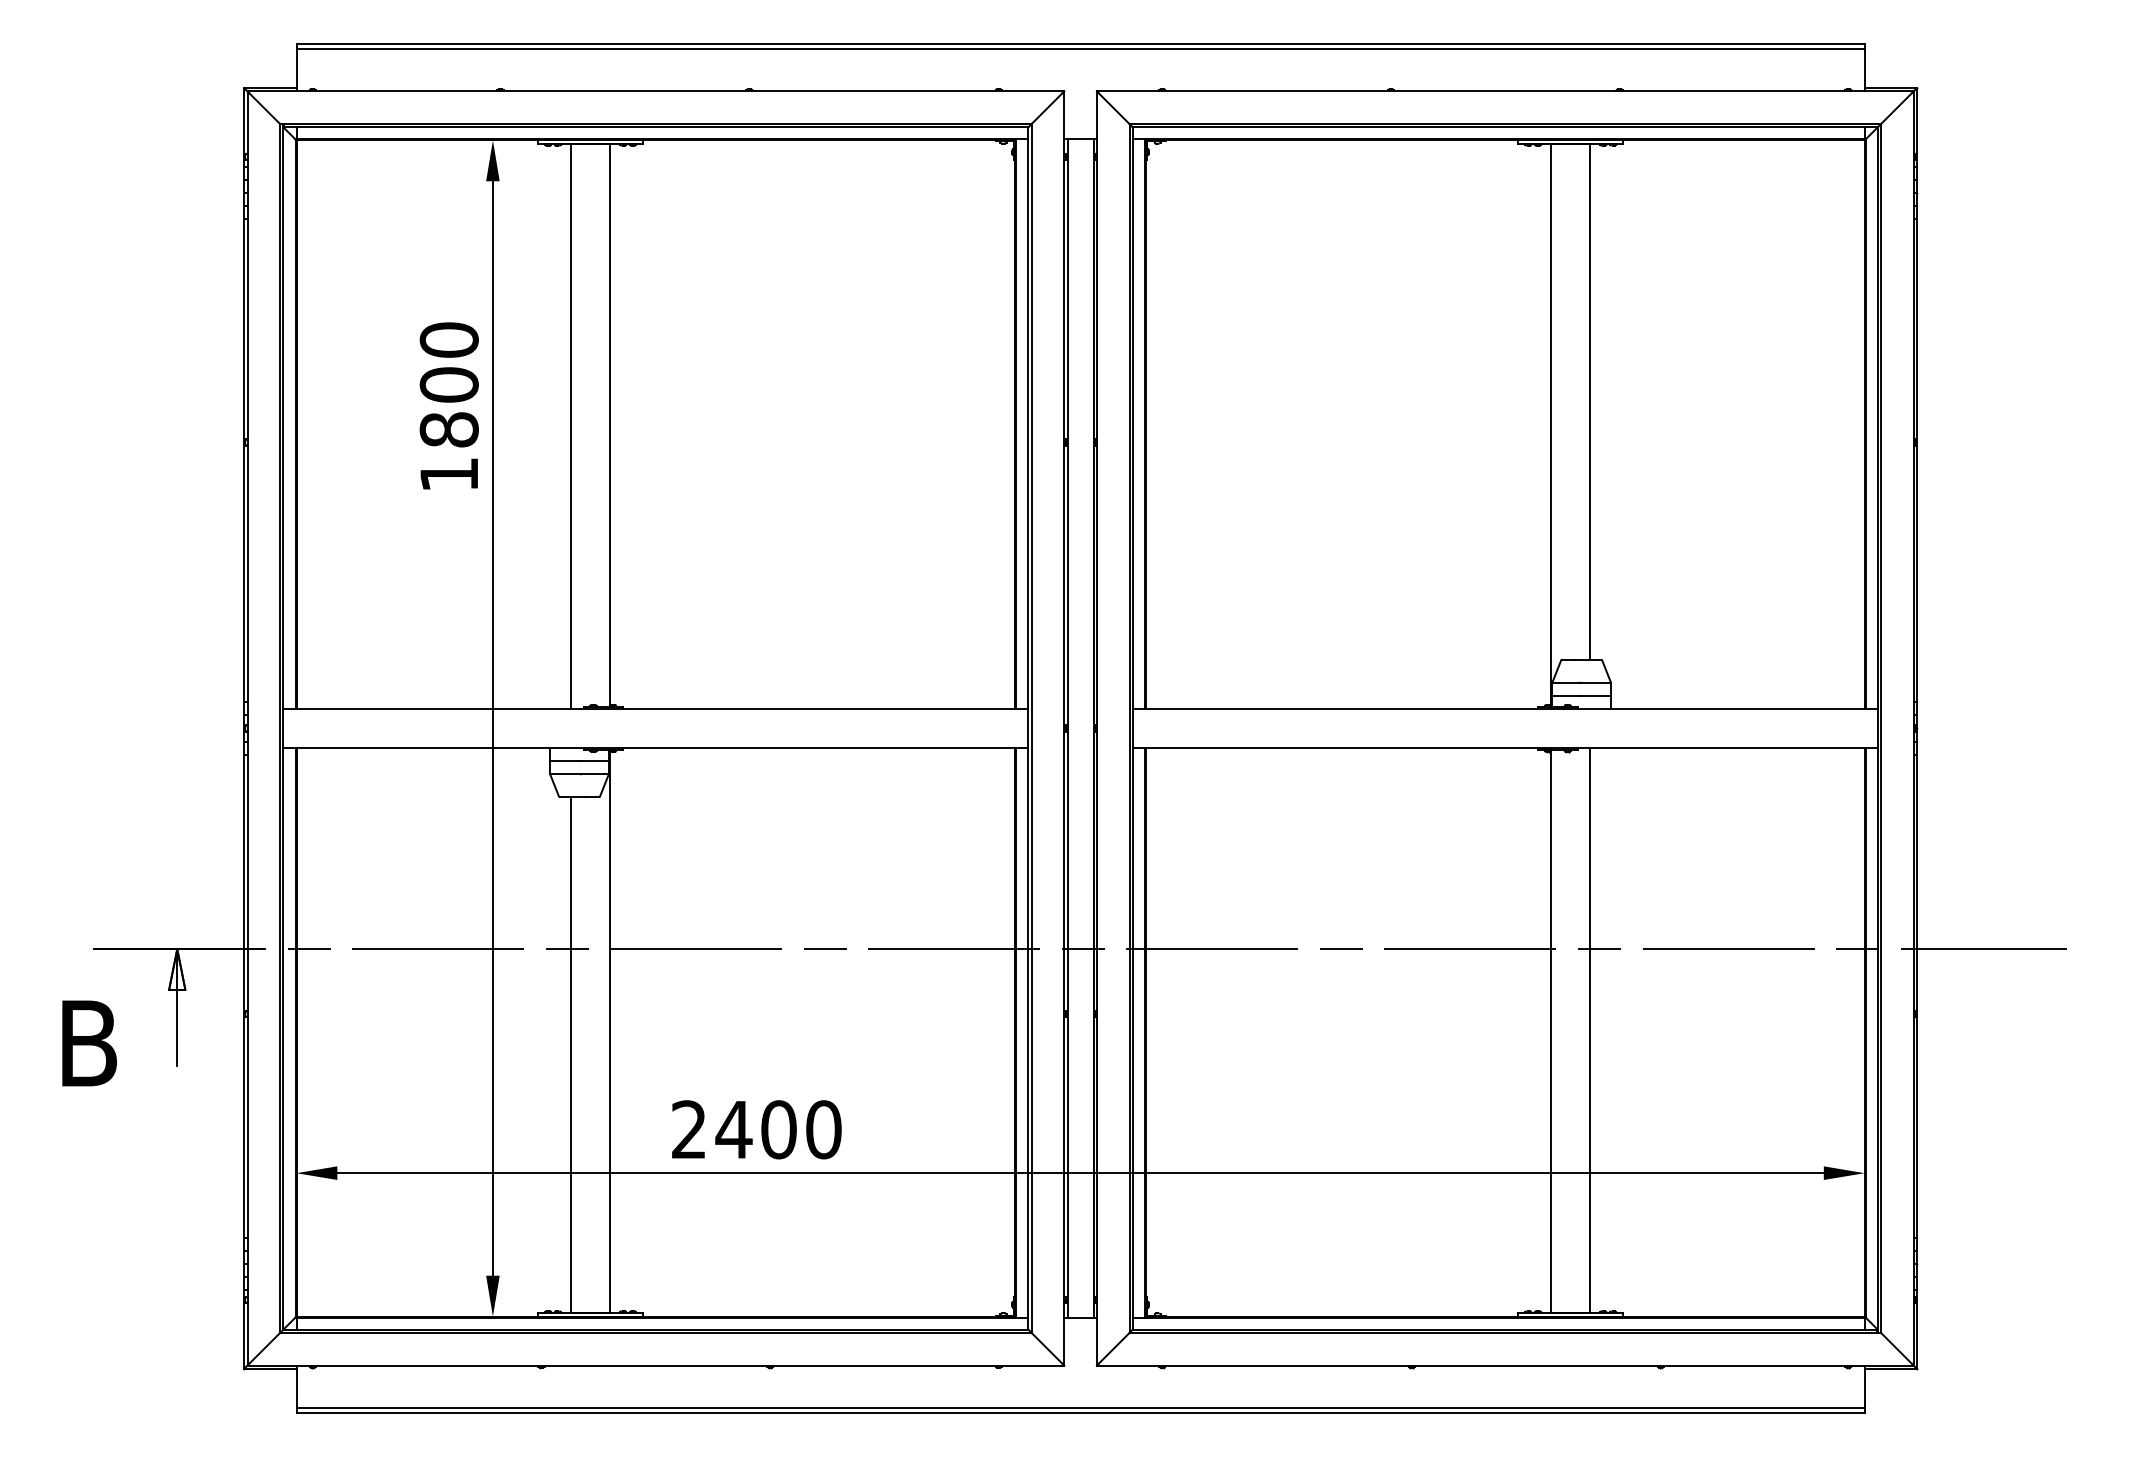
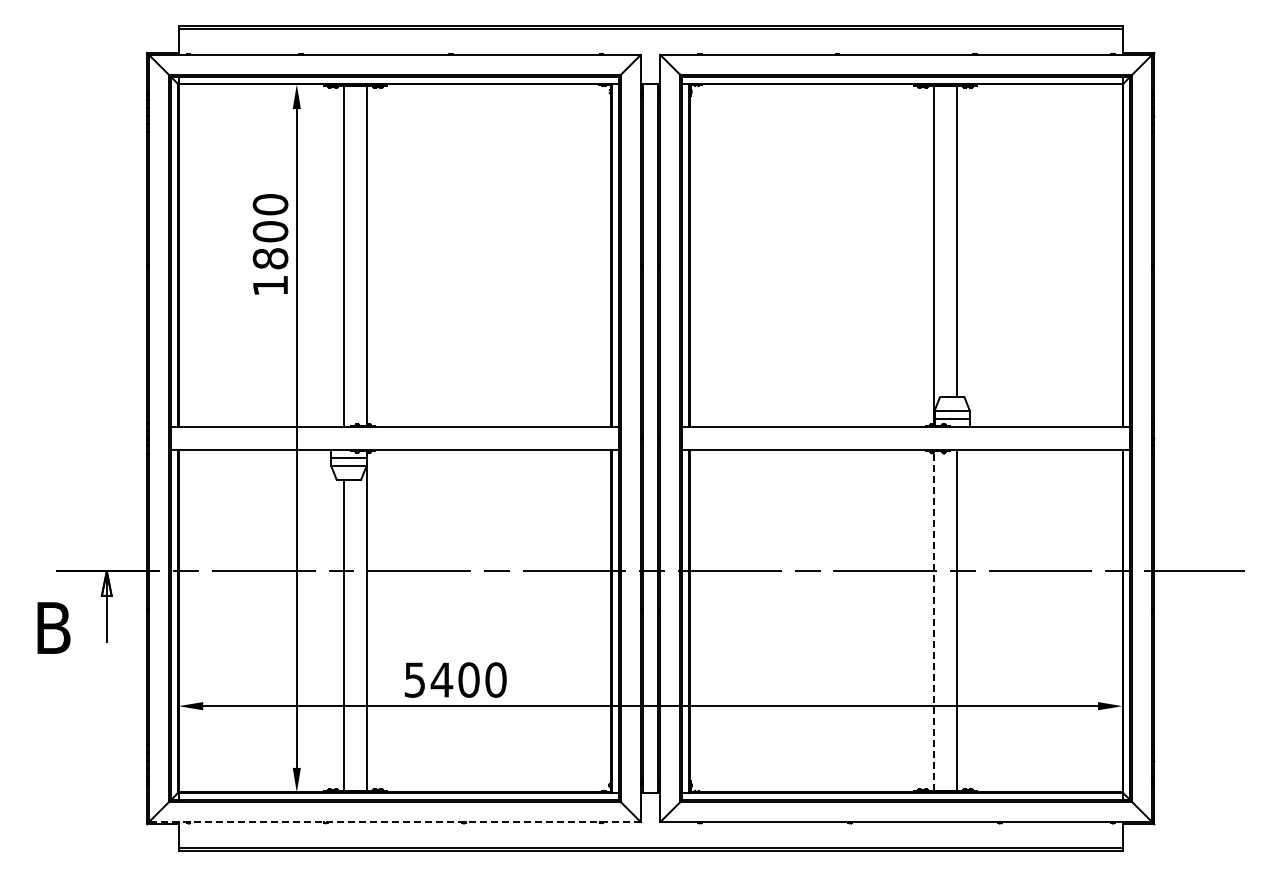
line: (1550, 1030) -> (933, 620), solid -> dashed
text: (688, 1128) -> (414, 679), 2400 -> 5400
line: (655, 1364) -> (394, 821), solid -> dashed

